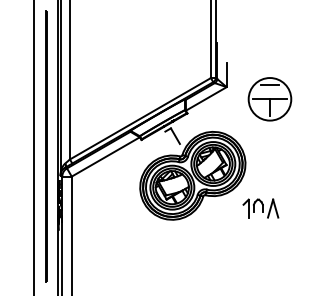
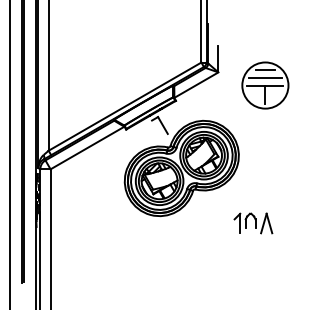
line: (269, 92) -> (264, 78), added
part: (260, 208) -> (252, 223), moved

